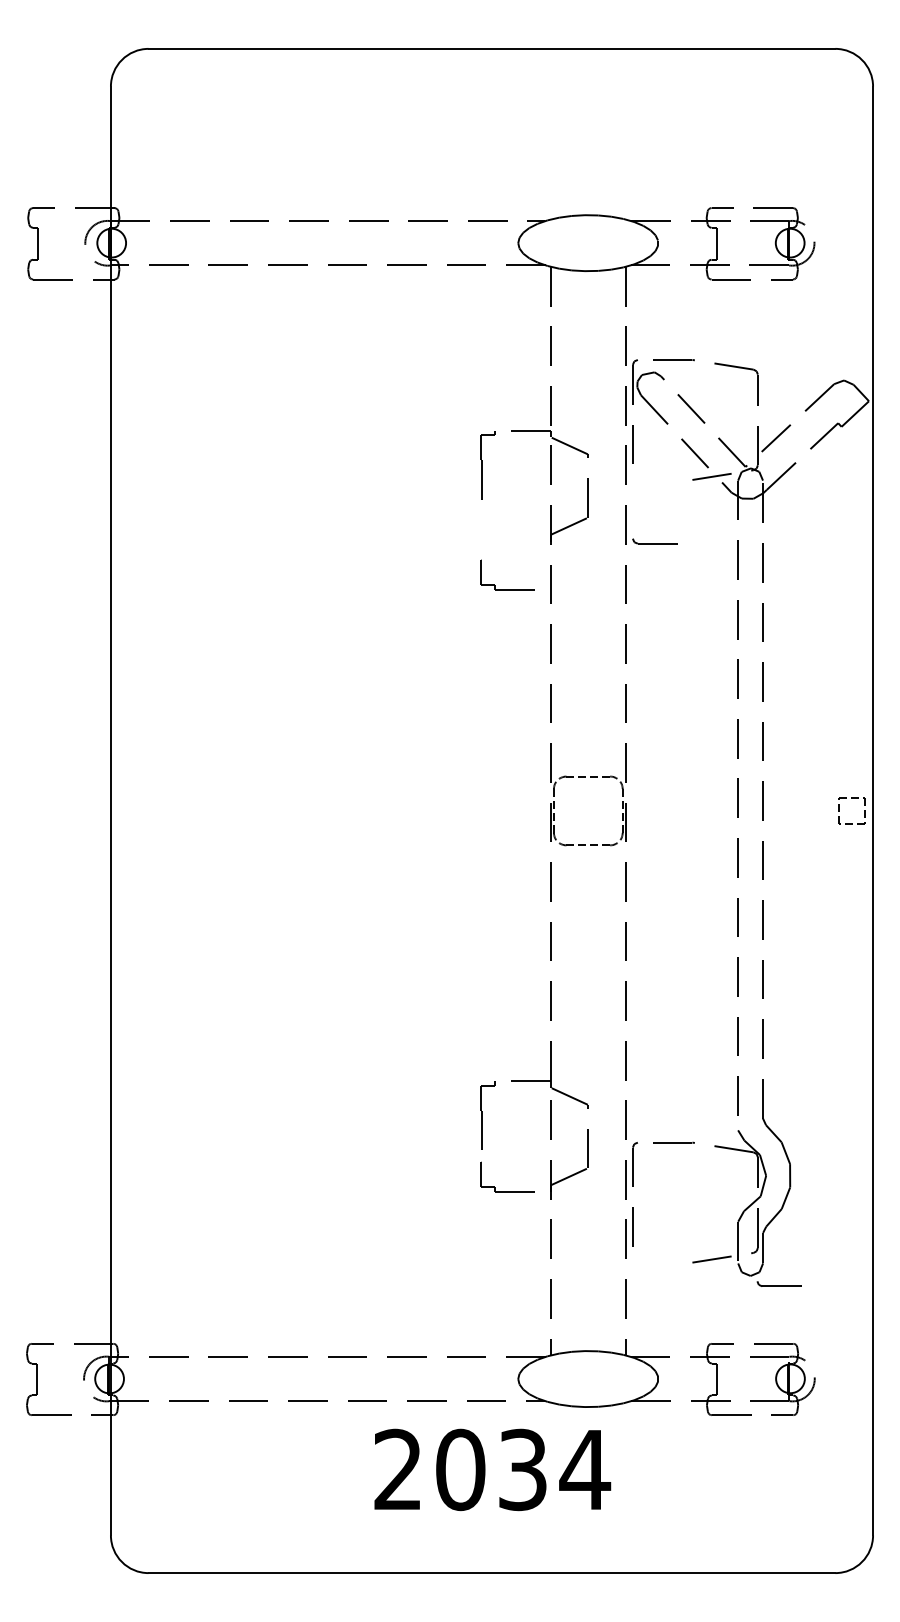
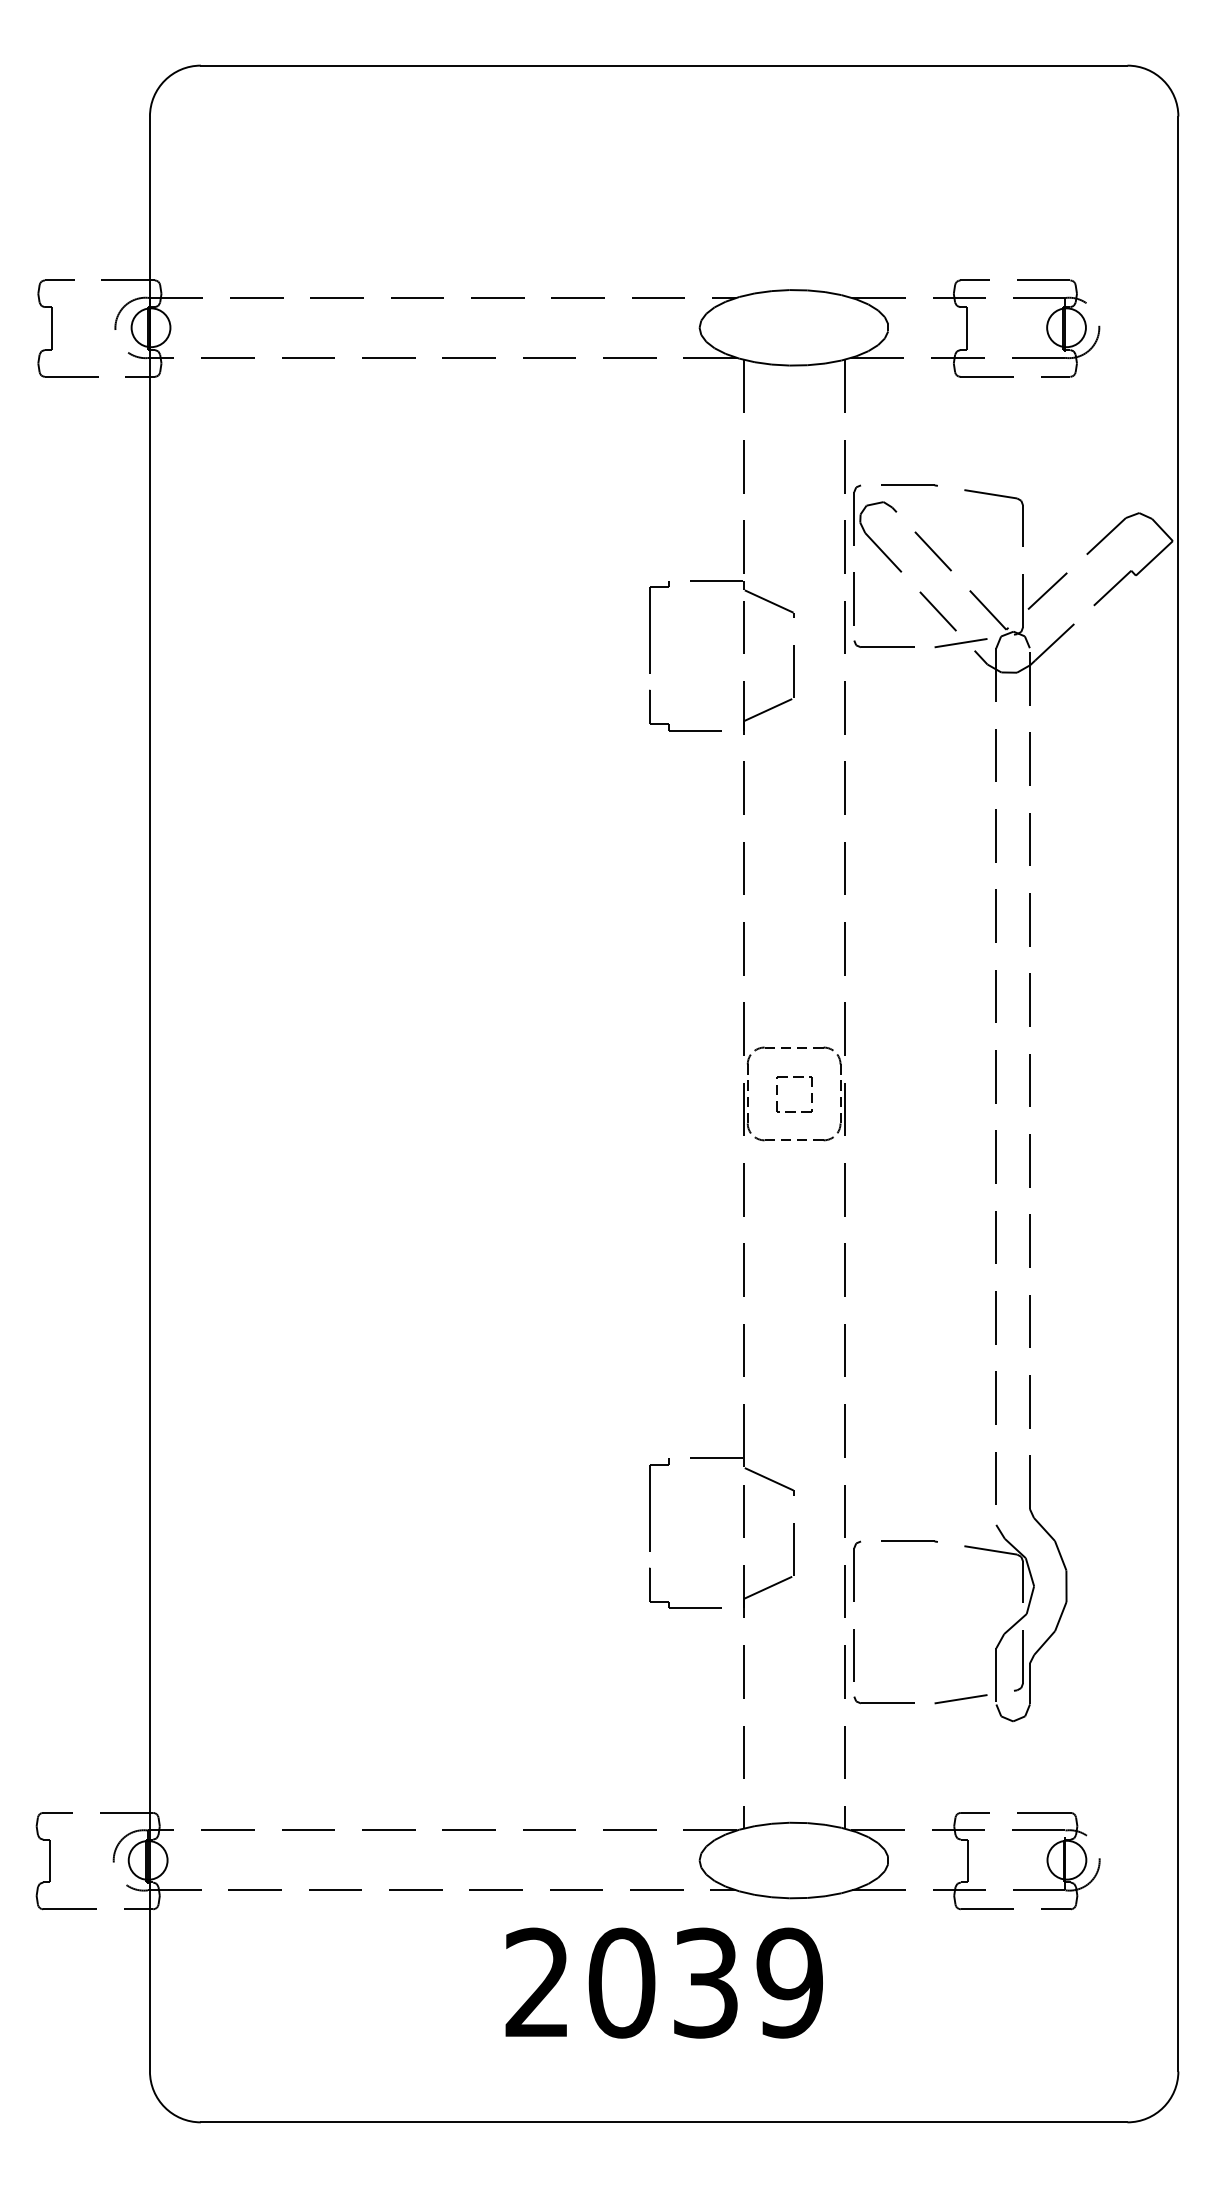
part: (654, 540) -> (883, 643), moved
part: (507, 589) -> (685, 730), moved
part: (852, 798) -> (794, 1077), moved
part: (779, 1284) -> (883, 1700), moved
text: (584, 1469) -> (789, 1982), 2034 -> 2039

